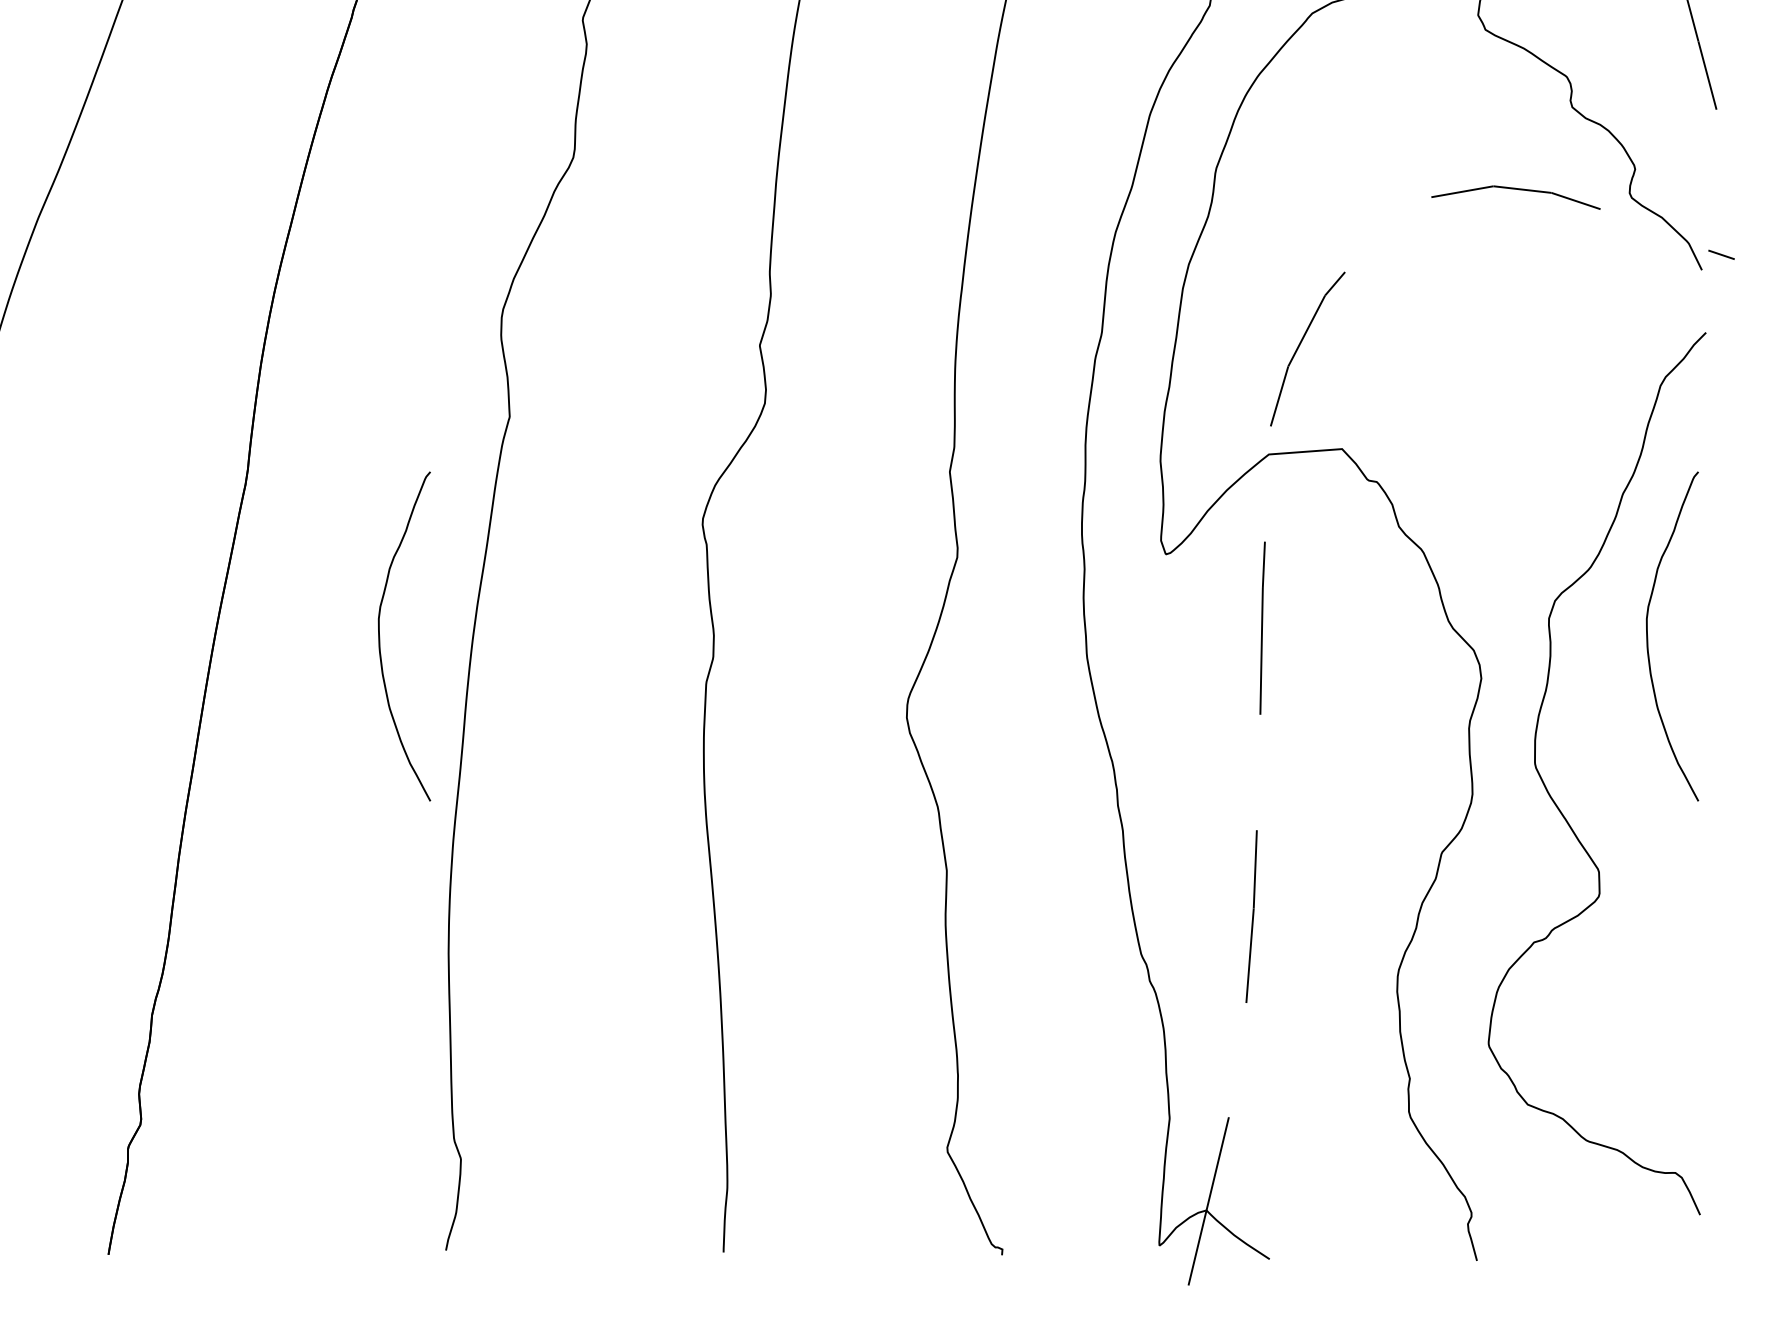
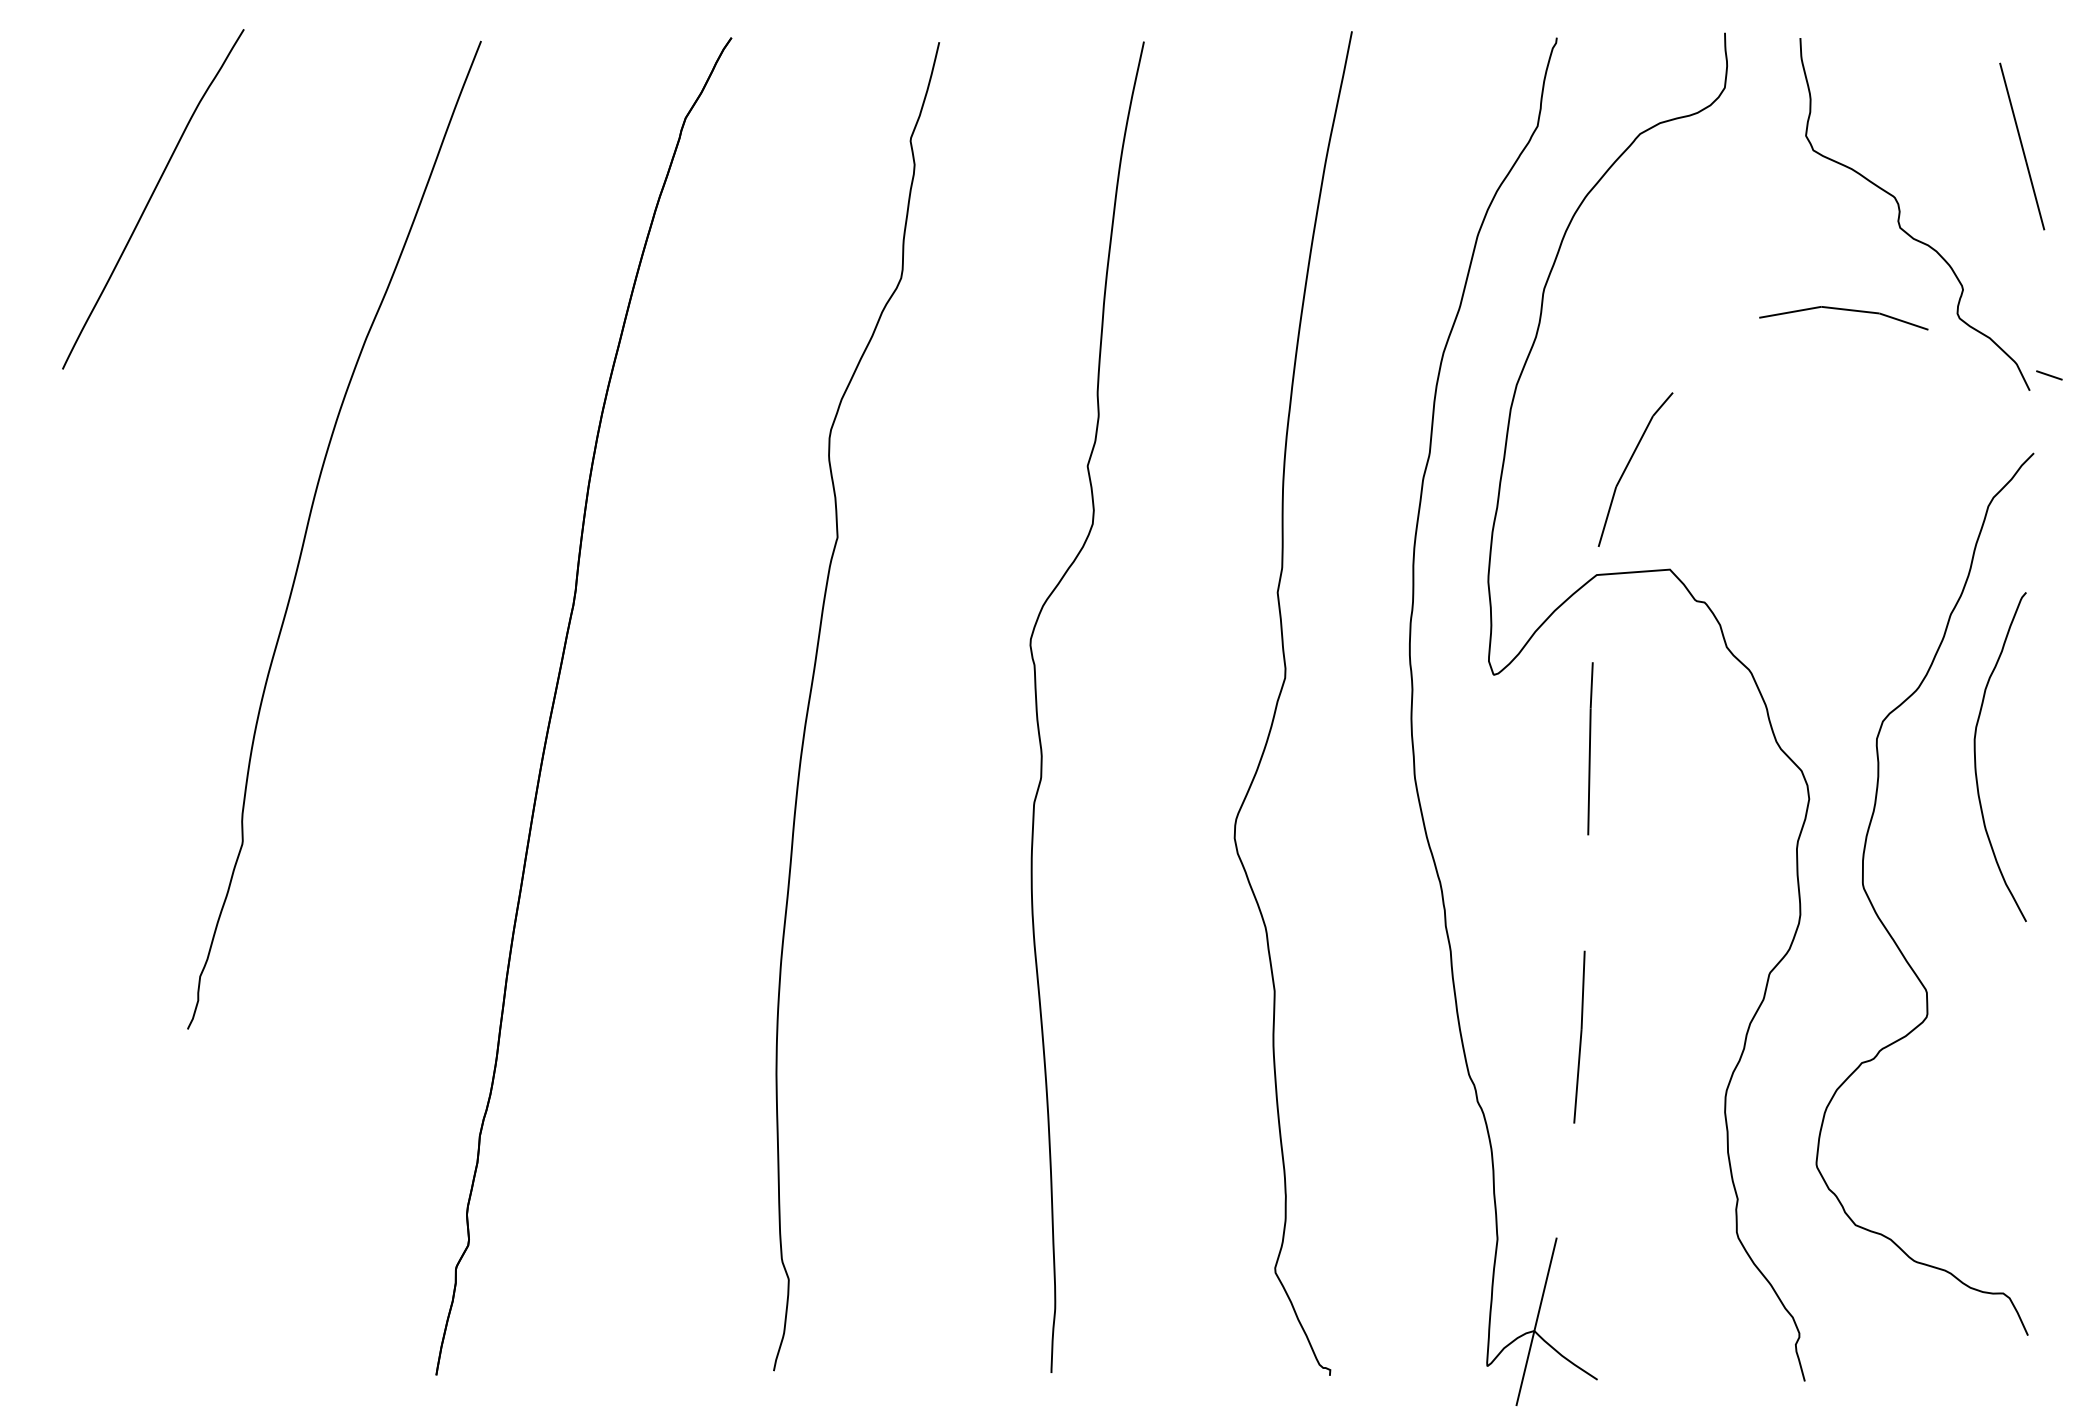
curve: (380, 640) -> (708, 761), removed

